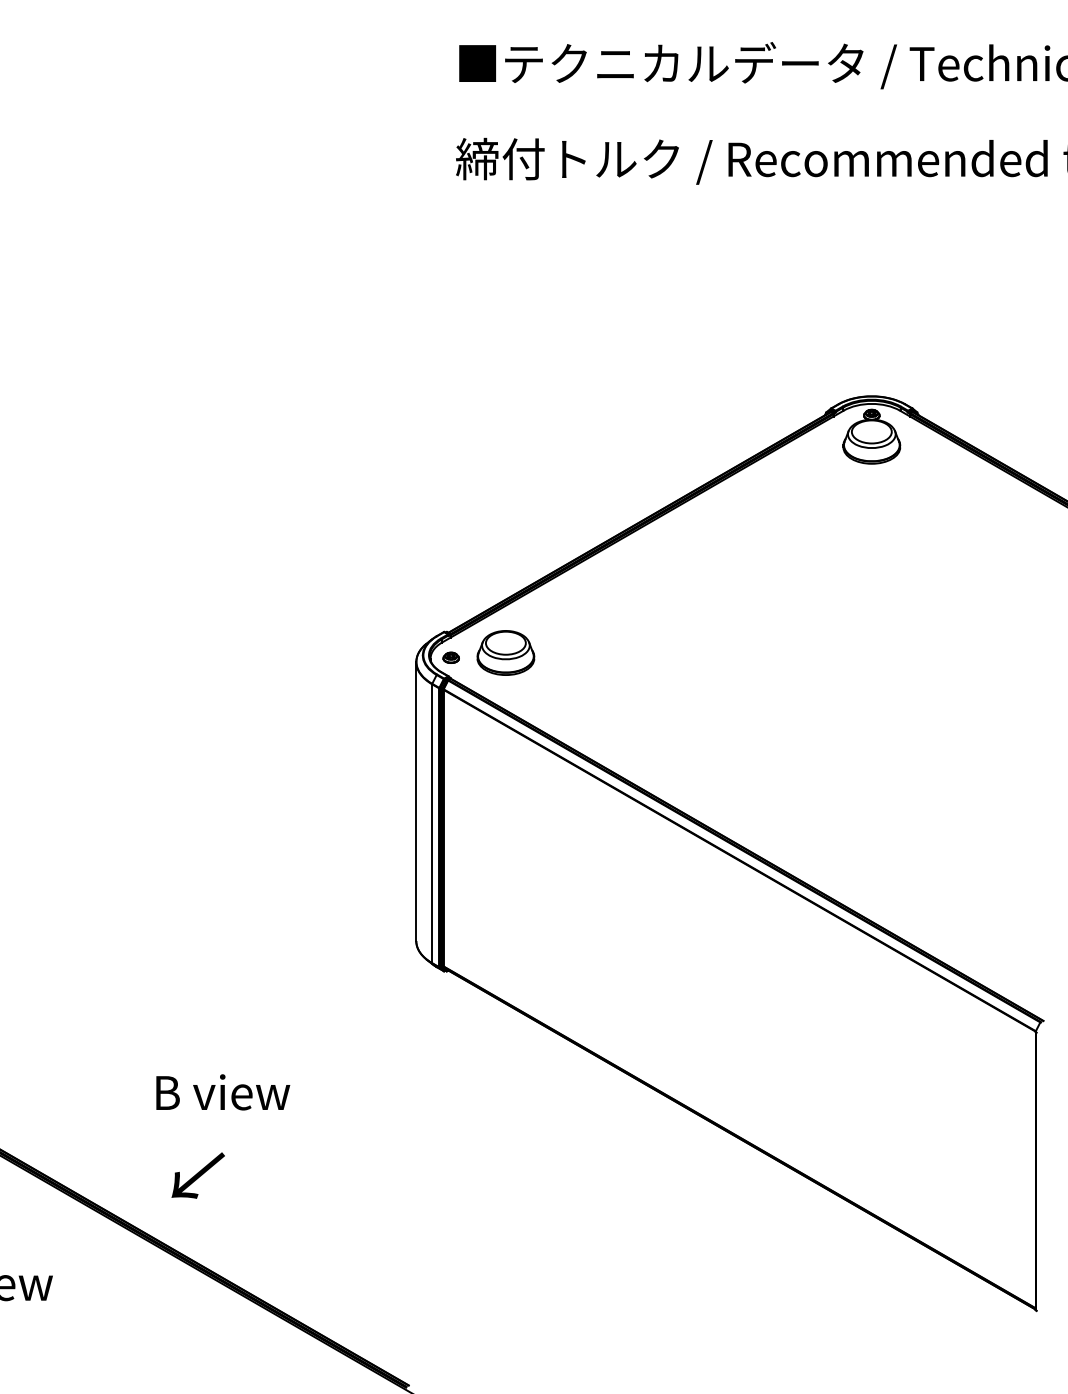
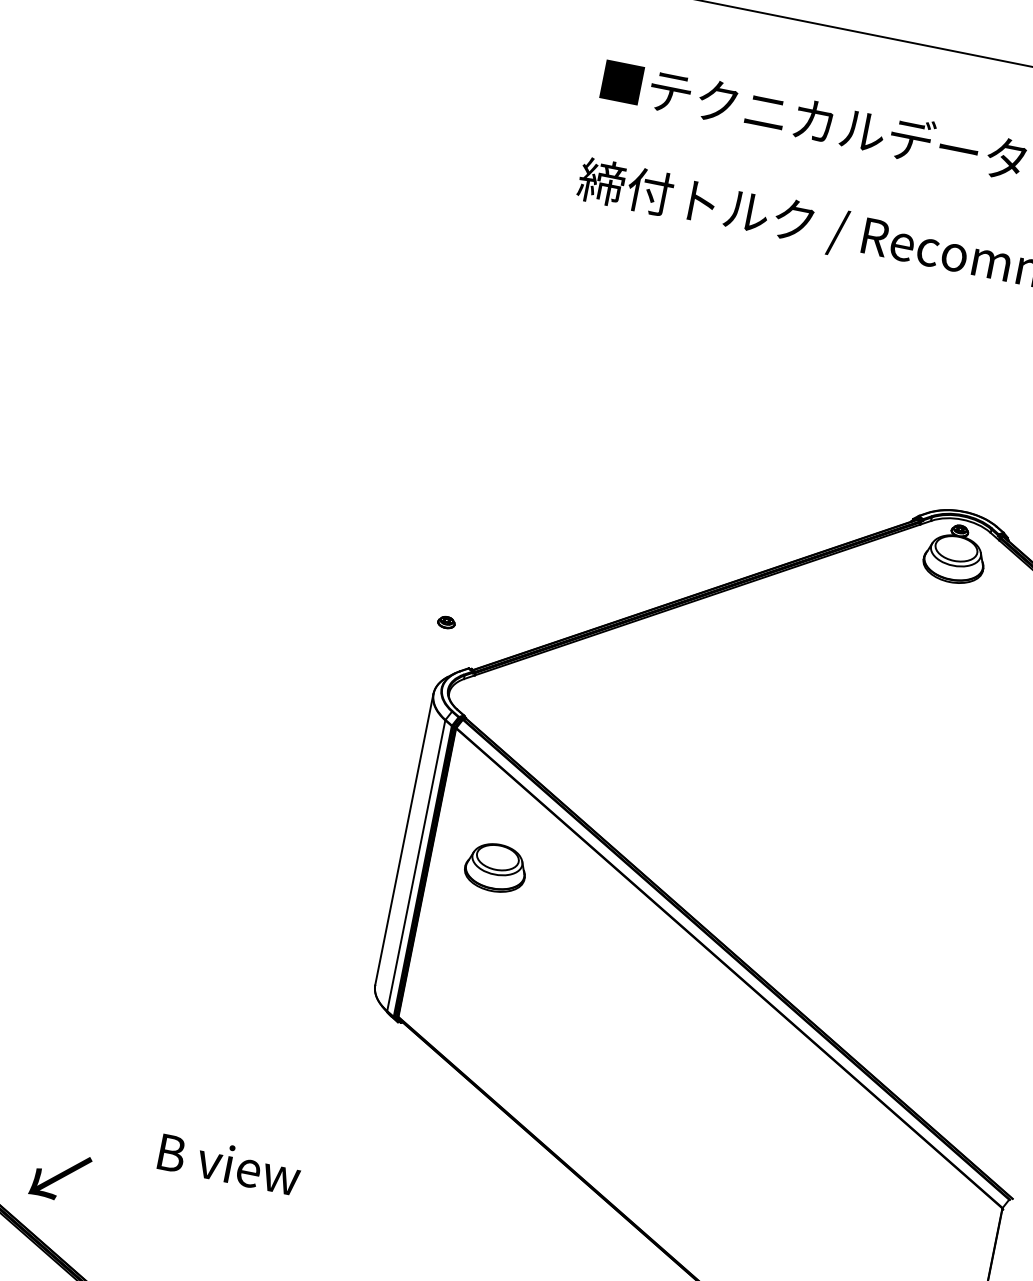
part: (505, 652) -> (495, 867), moved
part: (450, 657) -> (445, 622), moved
text: (223, 1092) -> (230, 1164), moved
text: (197, 1175) -> (59, 1176), moved

